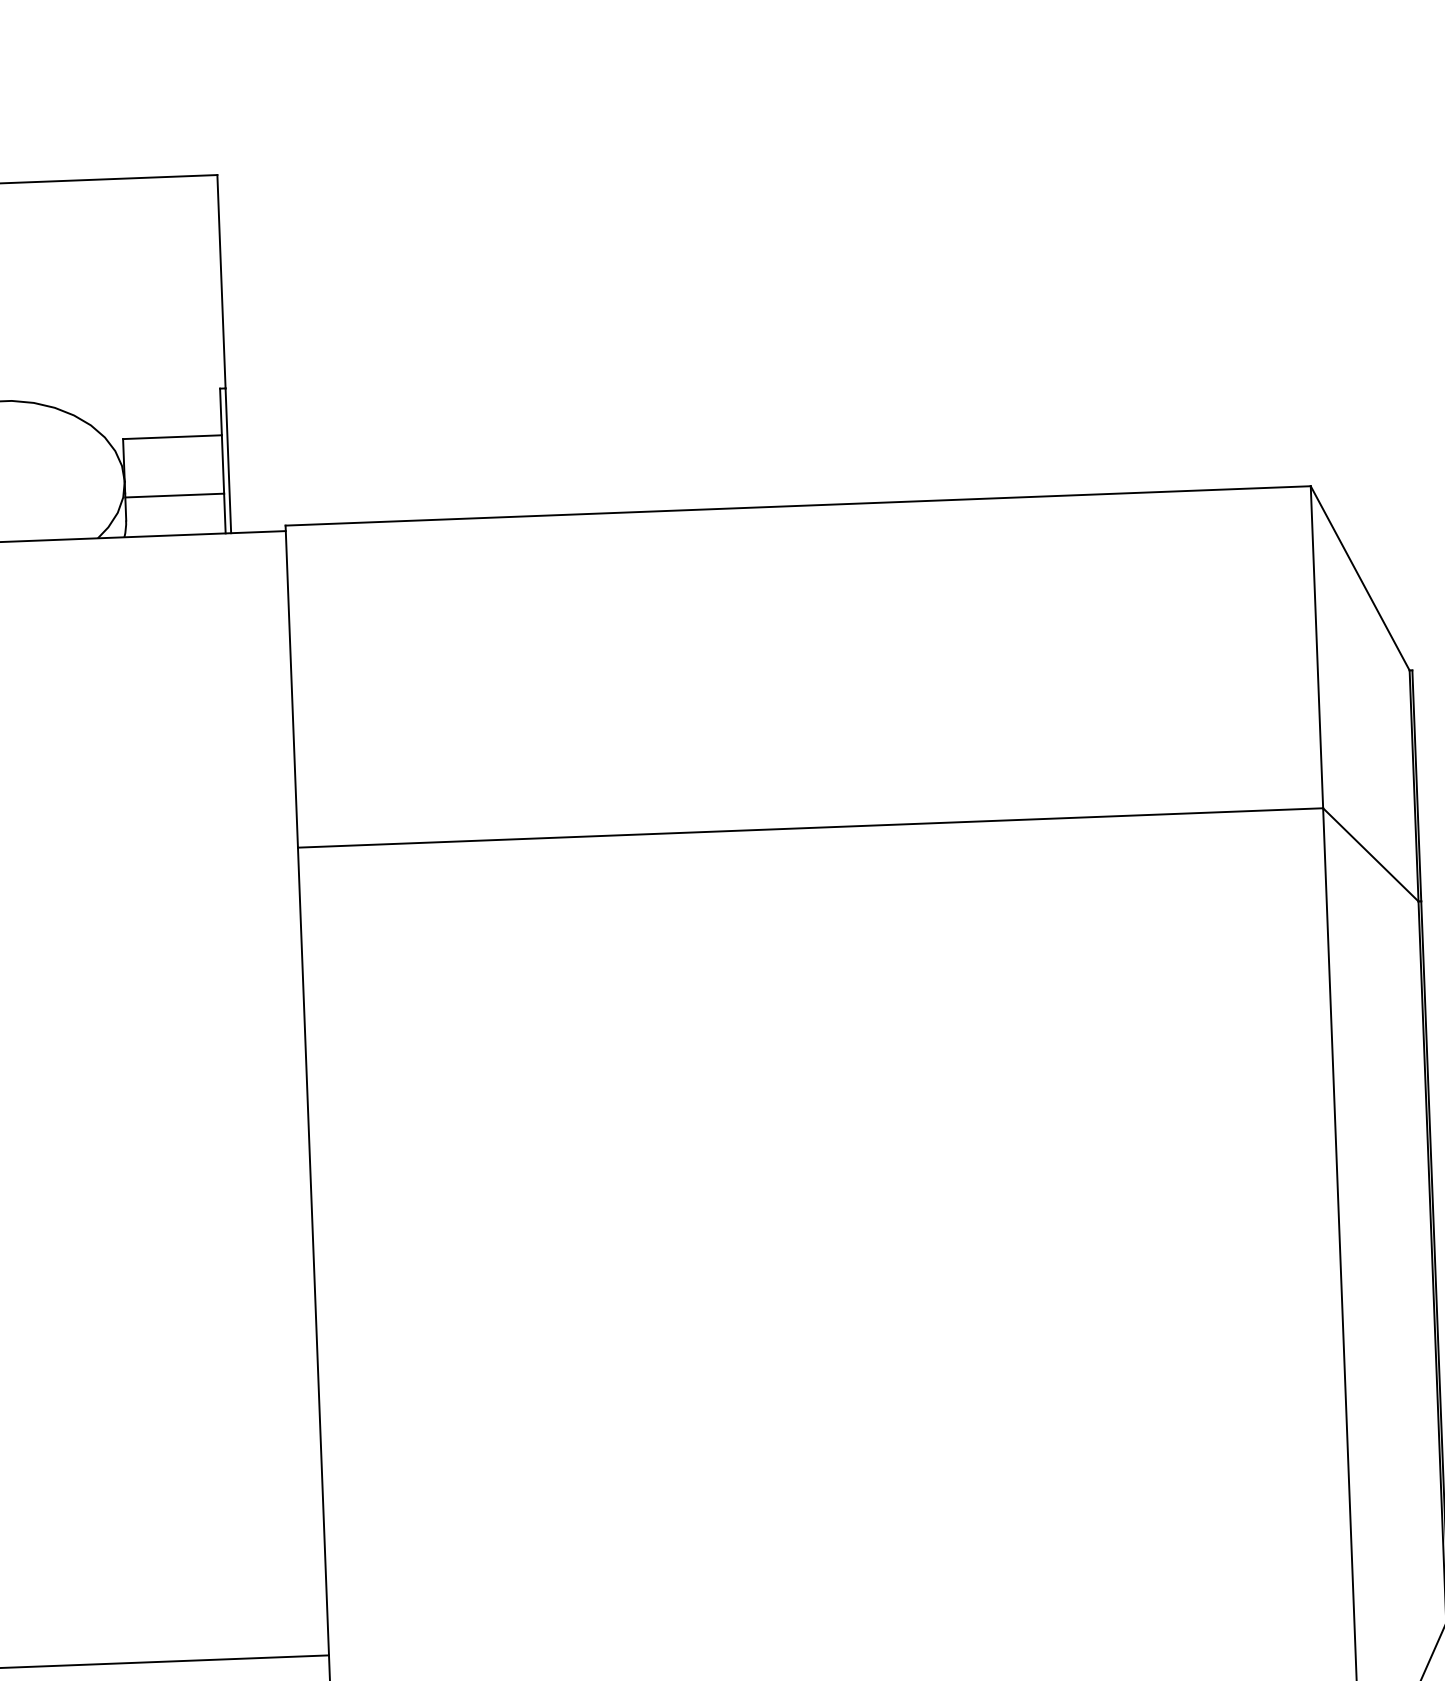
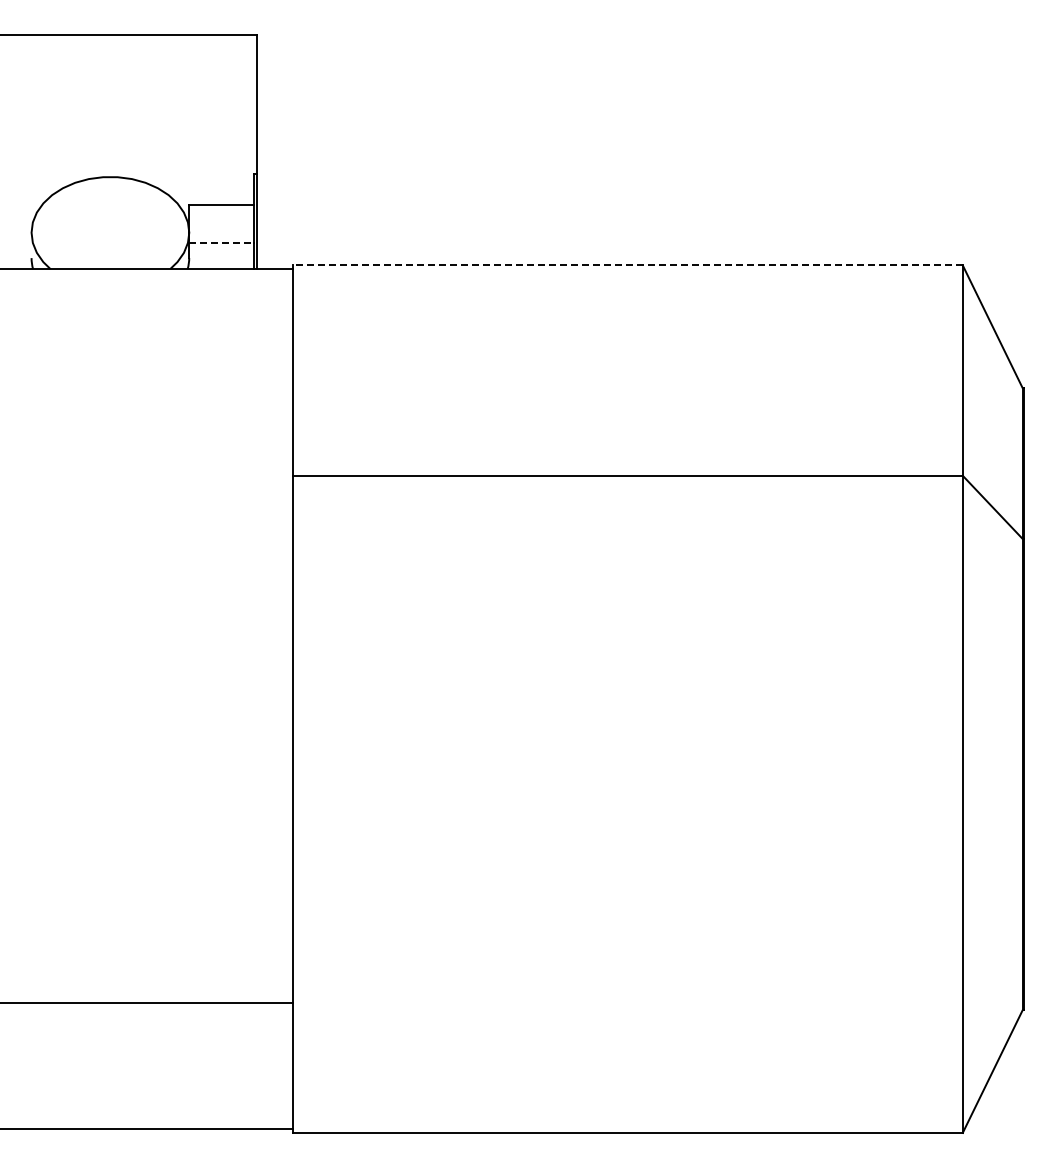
line: (176, 496) -> (222, 243), solid -> dashed
line: (797, 506) -> (627, 265), solid -> dashed

